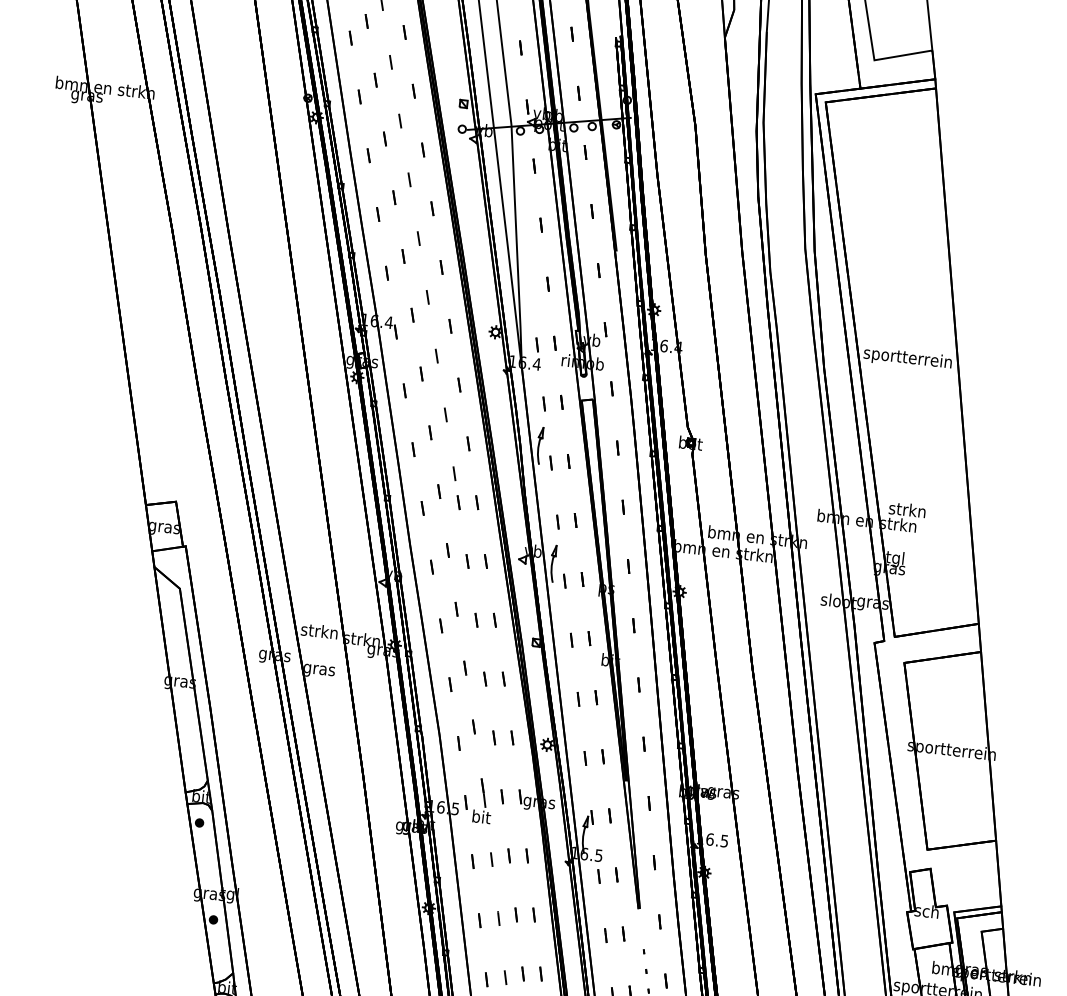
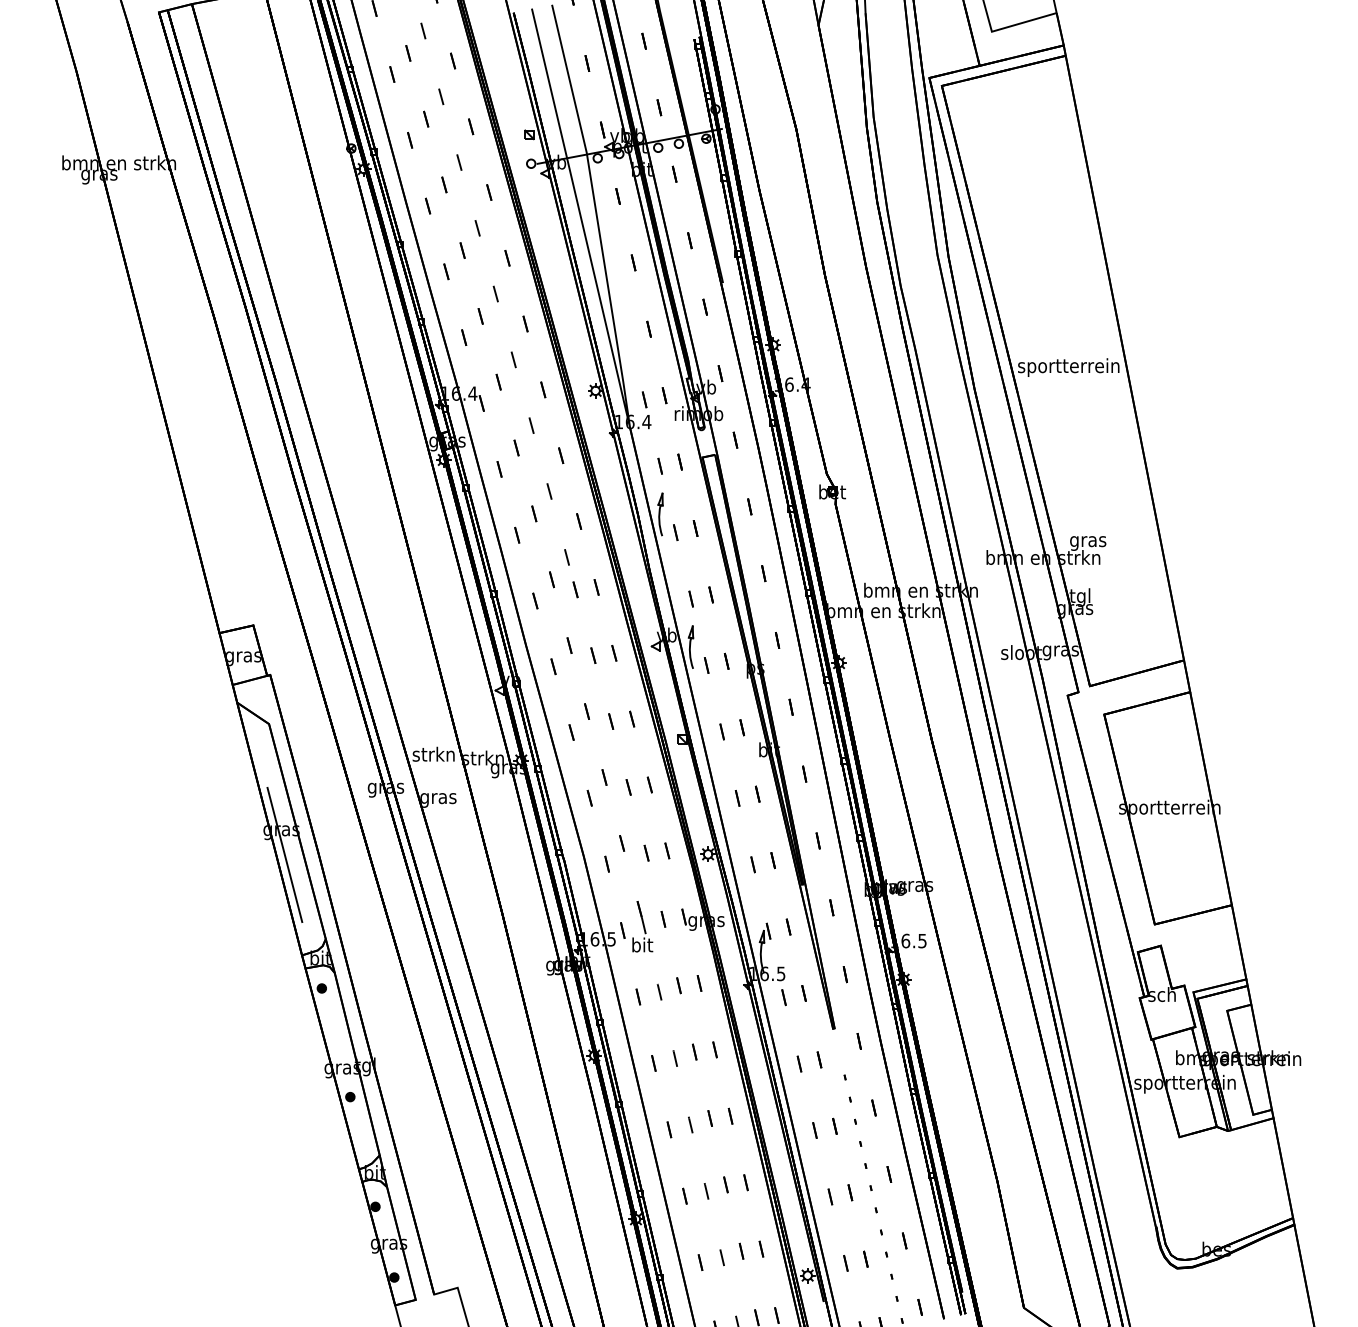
text: (906, 511) -> (1087, 541), strkn -> gras
line: (180, 703) -> (284, 854), added

